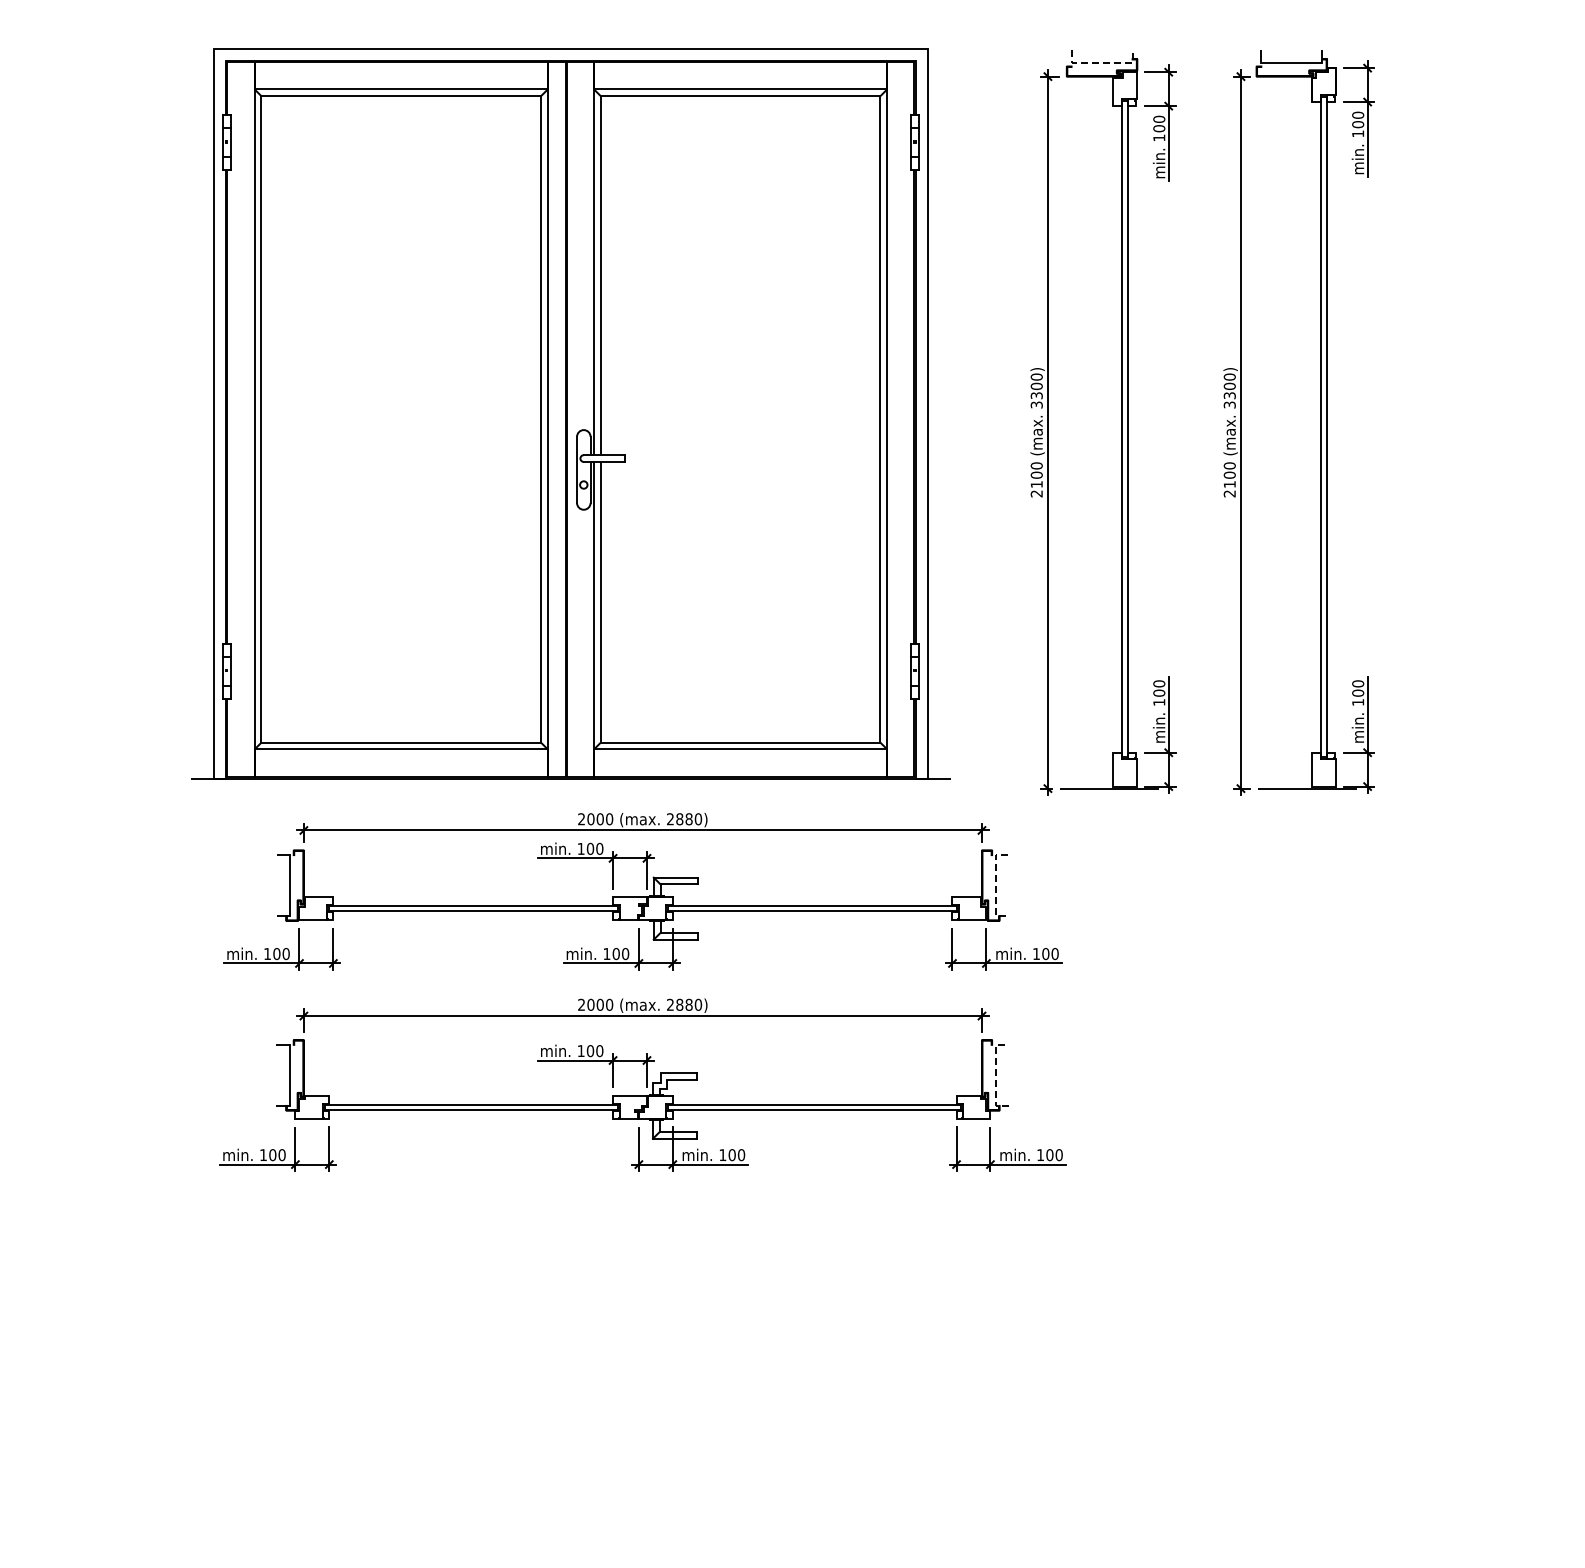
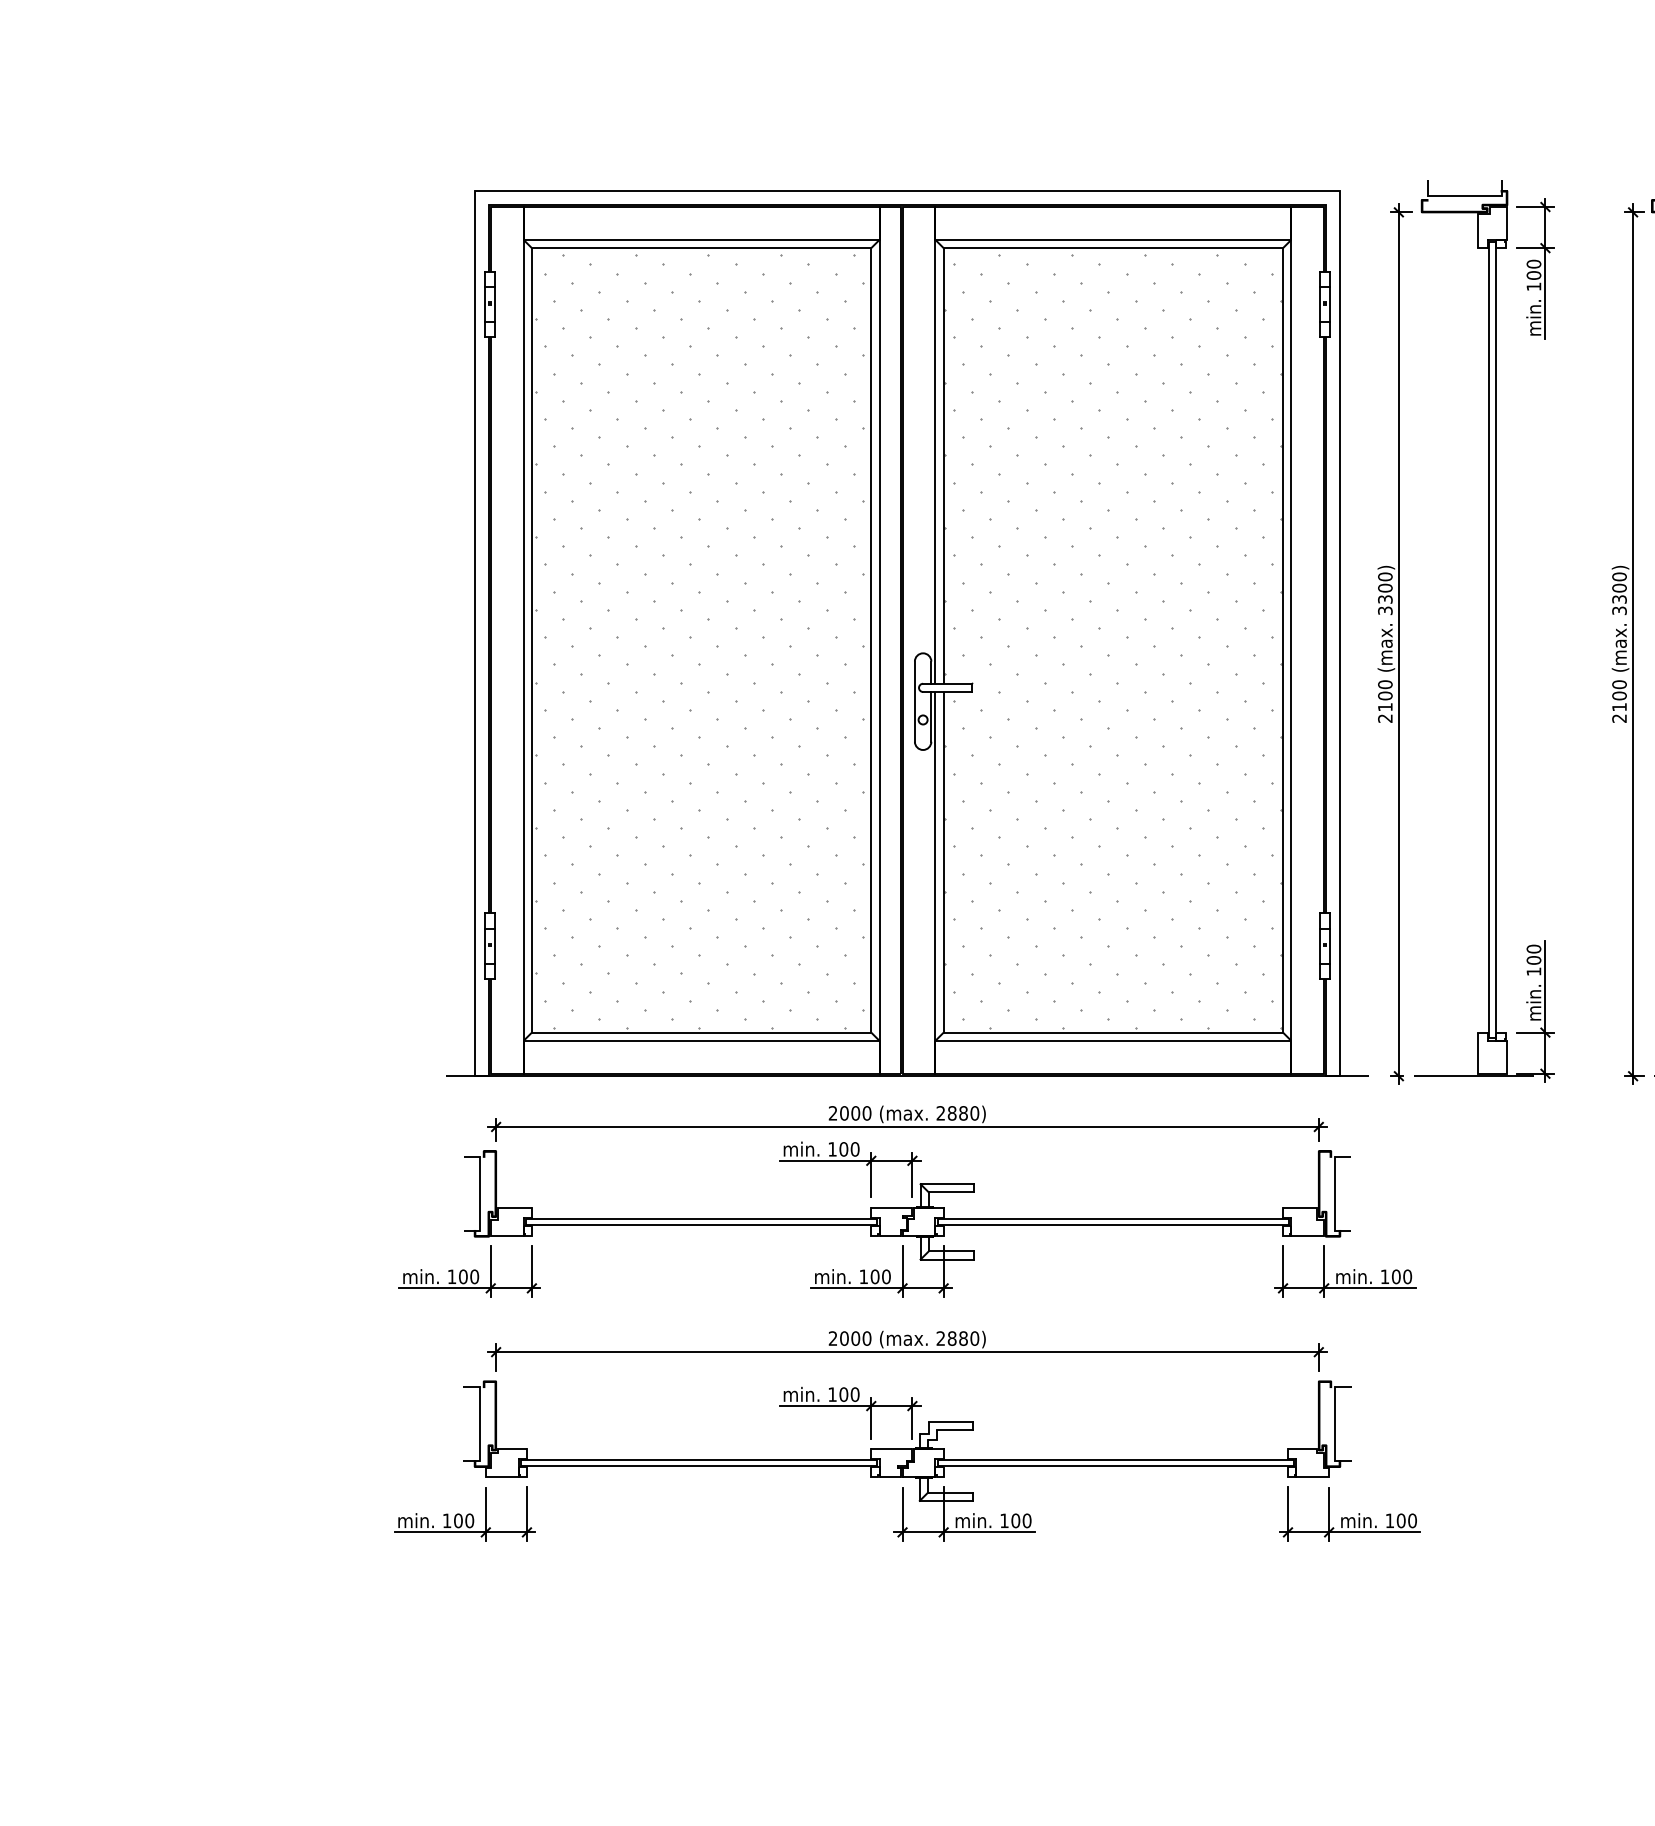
line: (1102, 63) -> (1465, 196), dashed -> solid
part: (570, 413) -> (906, 633), moved
line: (995, 885) -> (1335, 1193), dashed -> solid
line: (995, 1075) -> (1335, 1424), dashed -> solid

